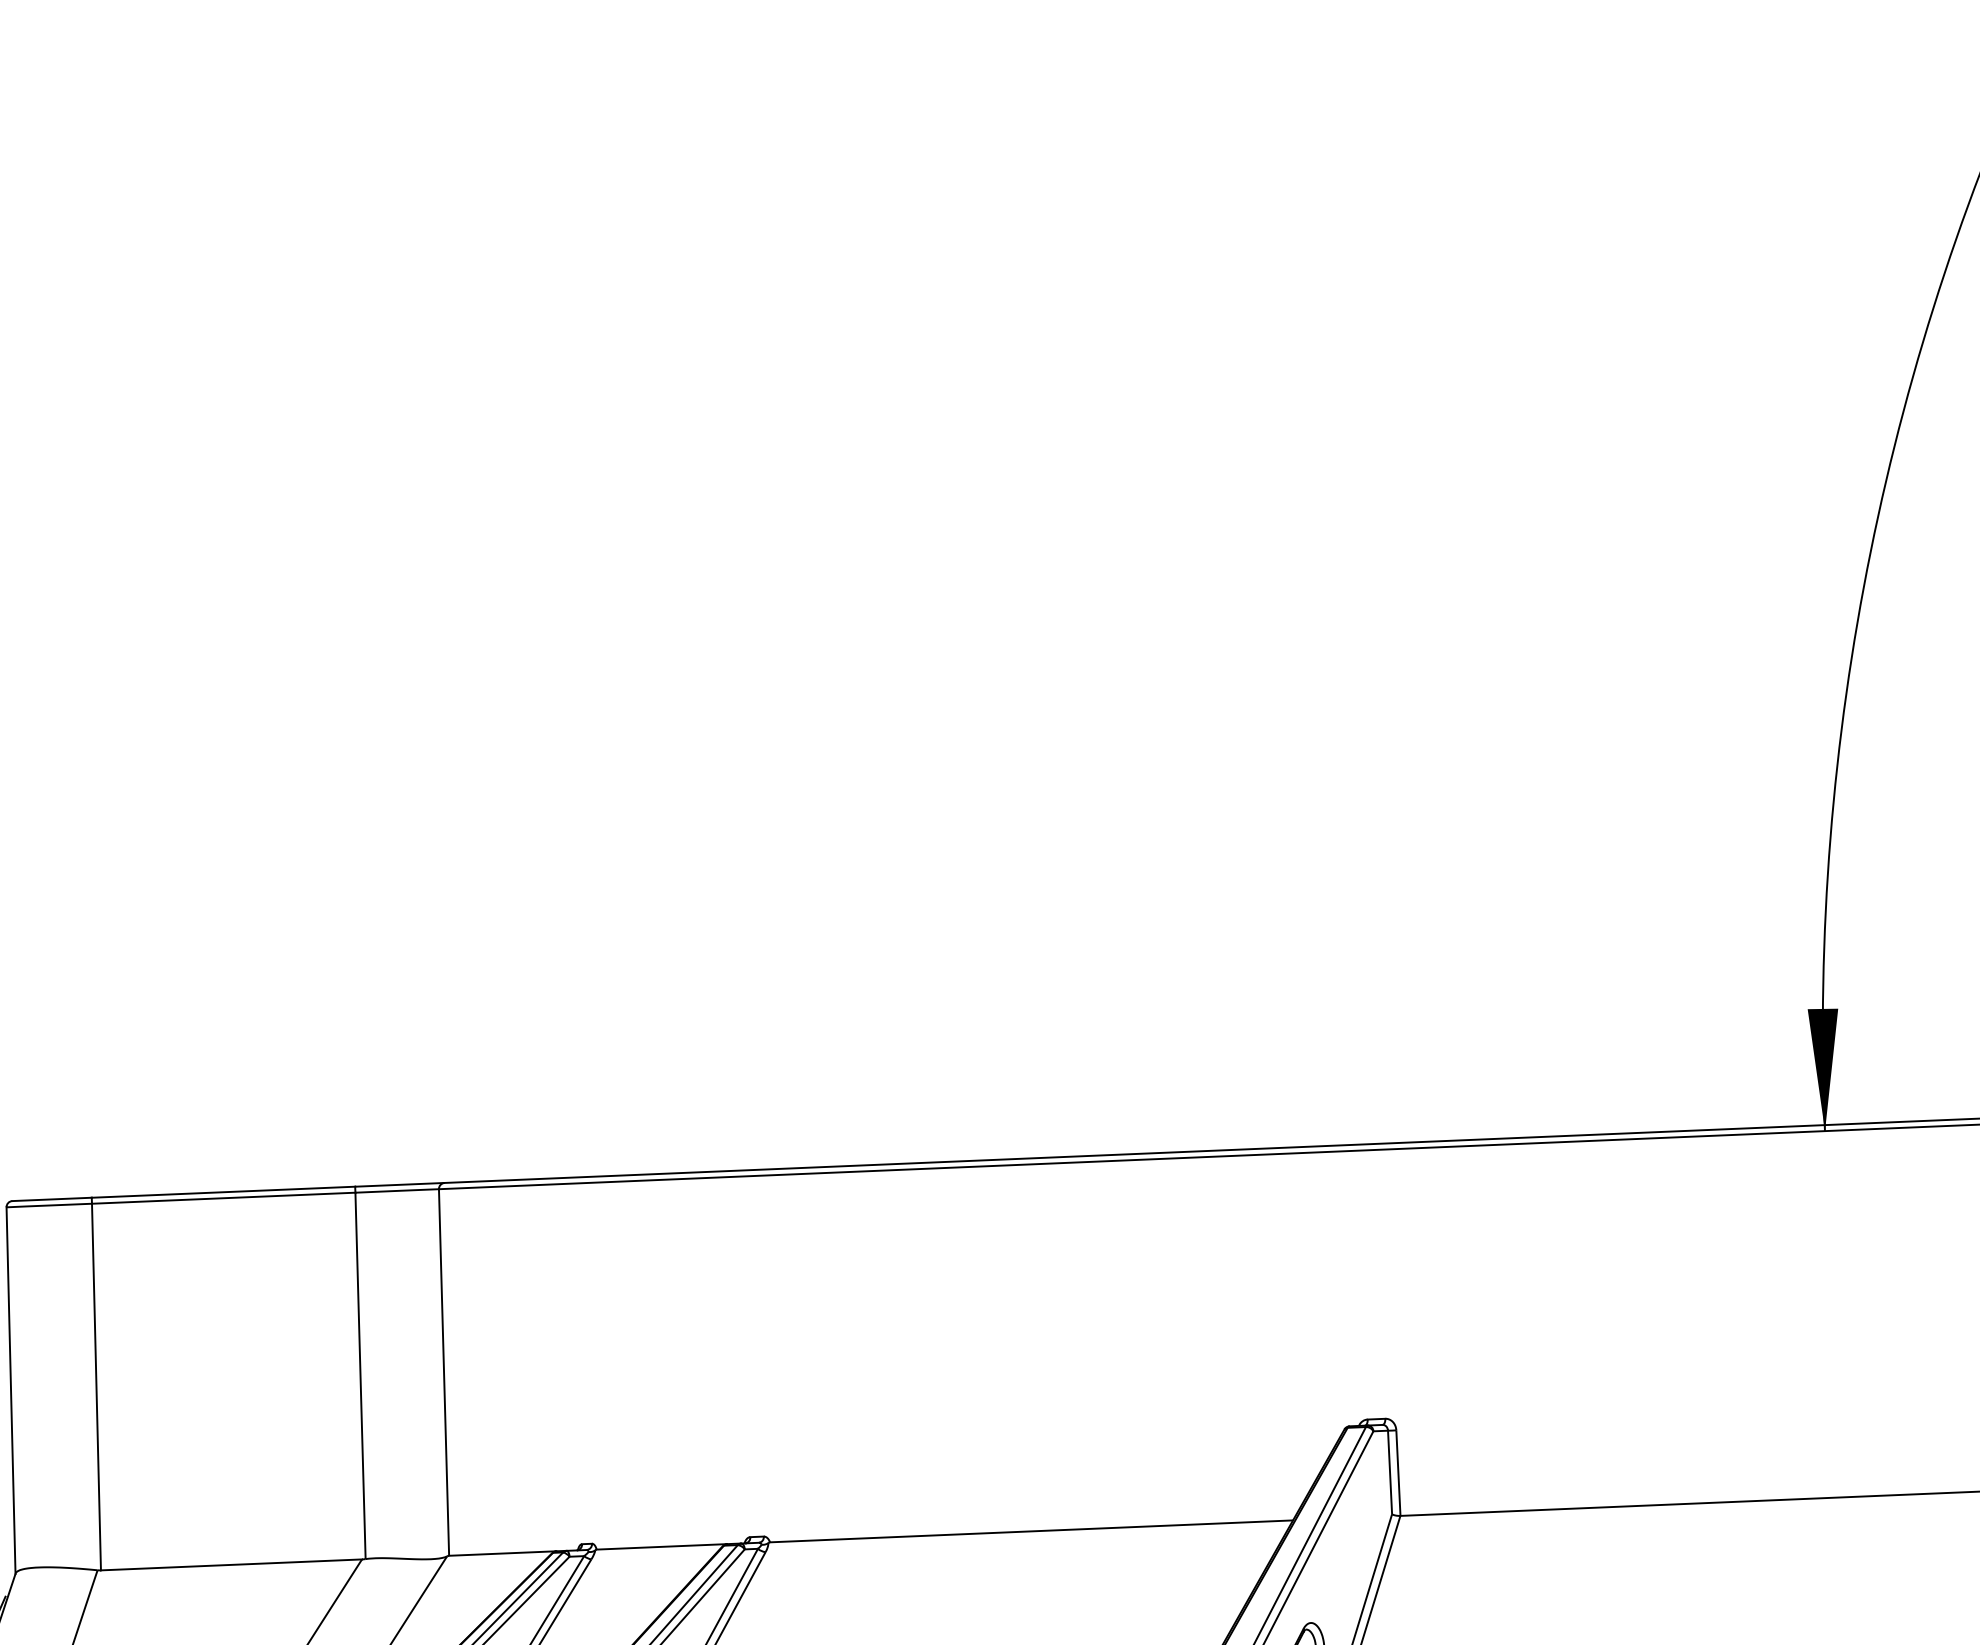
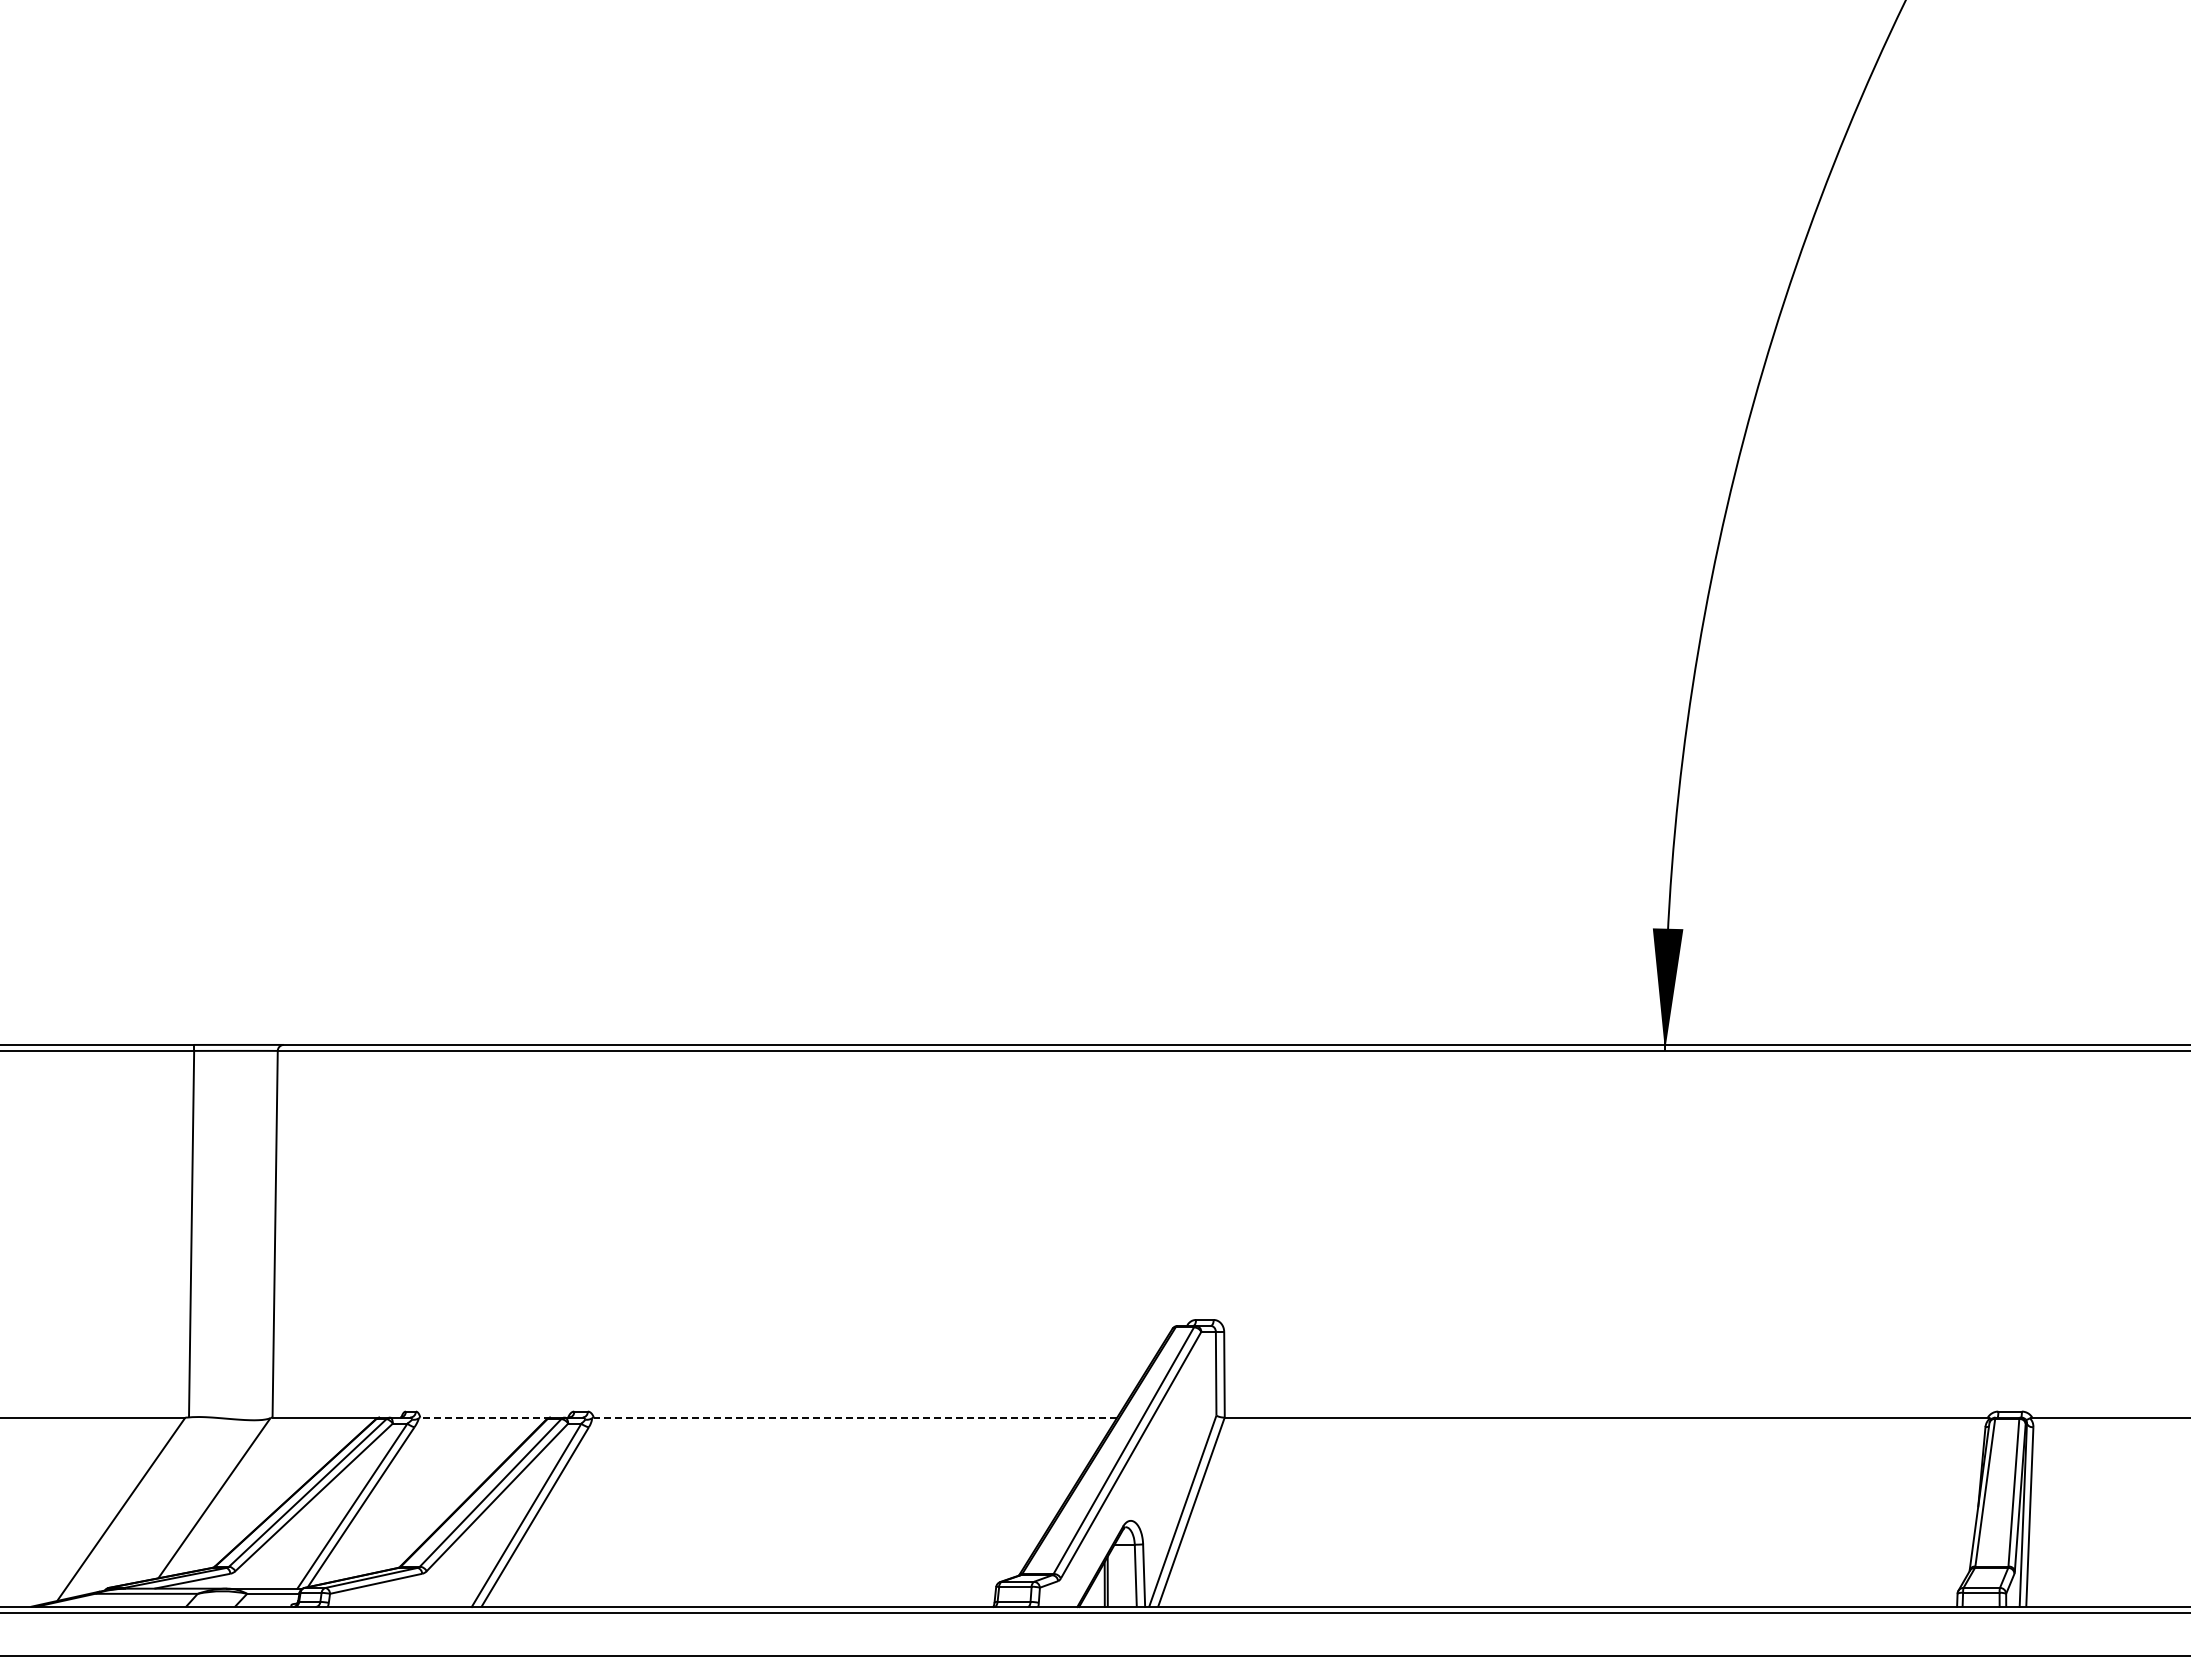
line: (1030, 1531) -> (854, 1417), solid -> dashed
line: (661, 1546) -> (485, 1417), solid -> dashed

